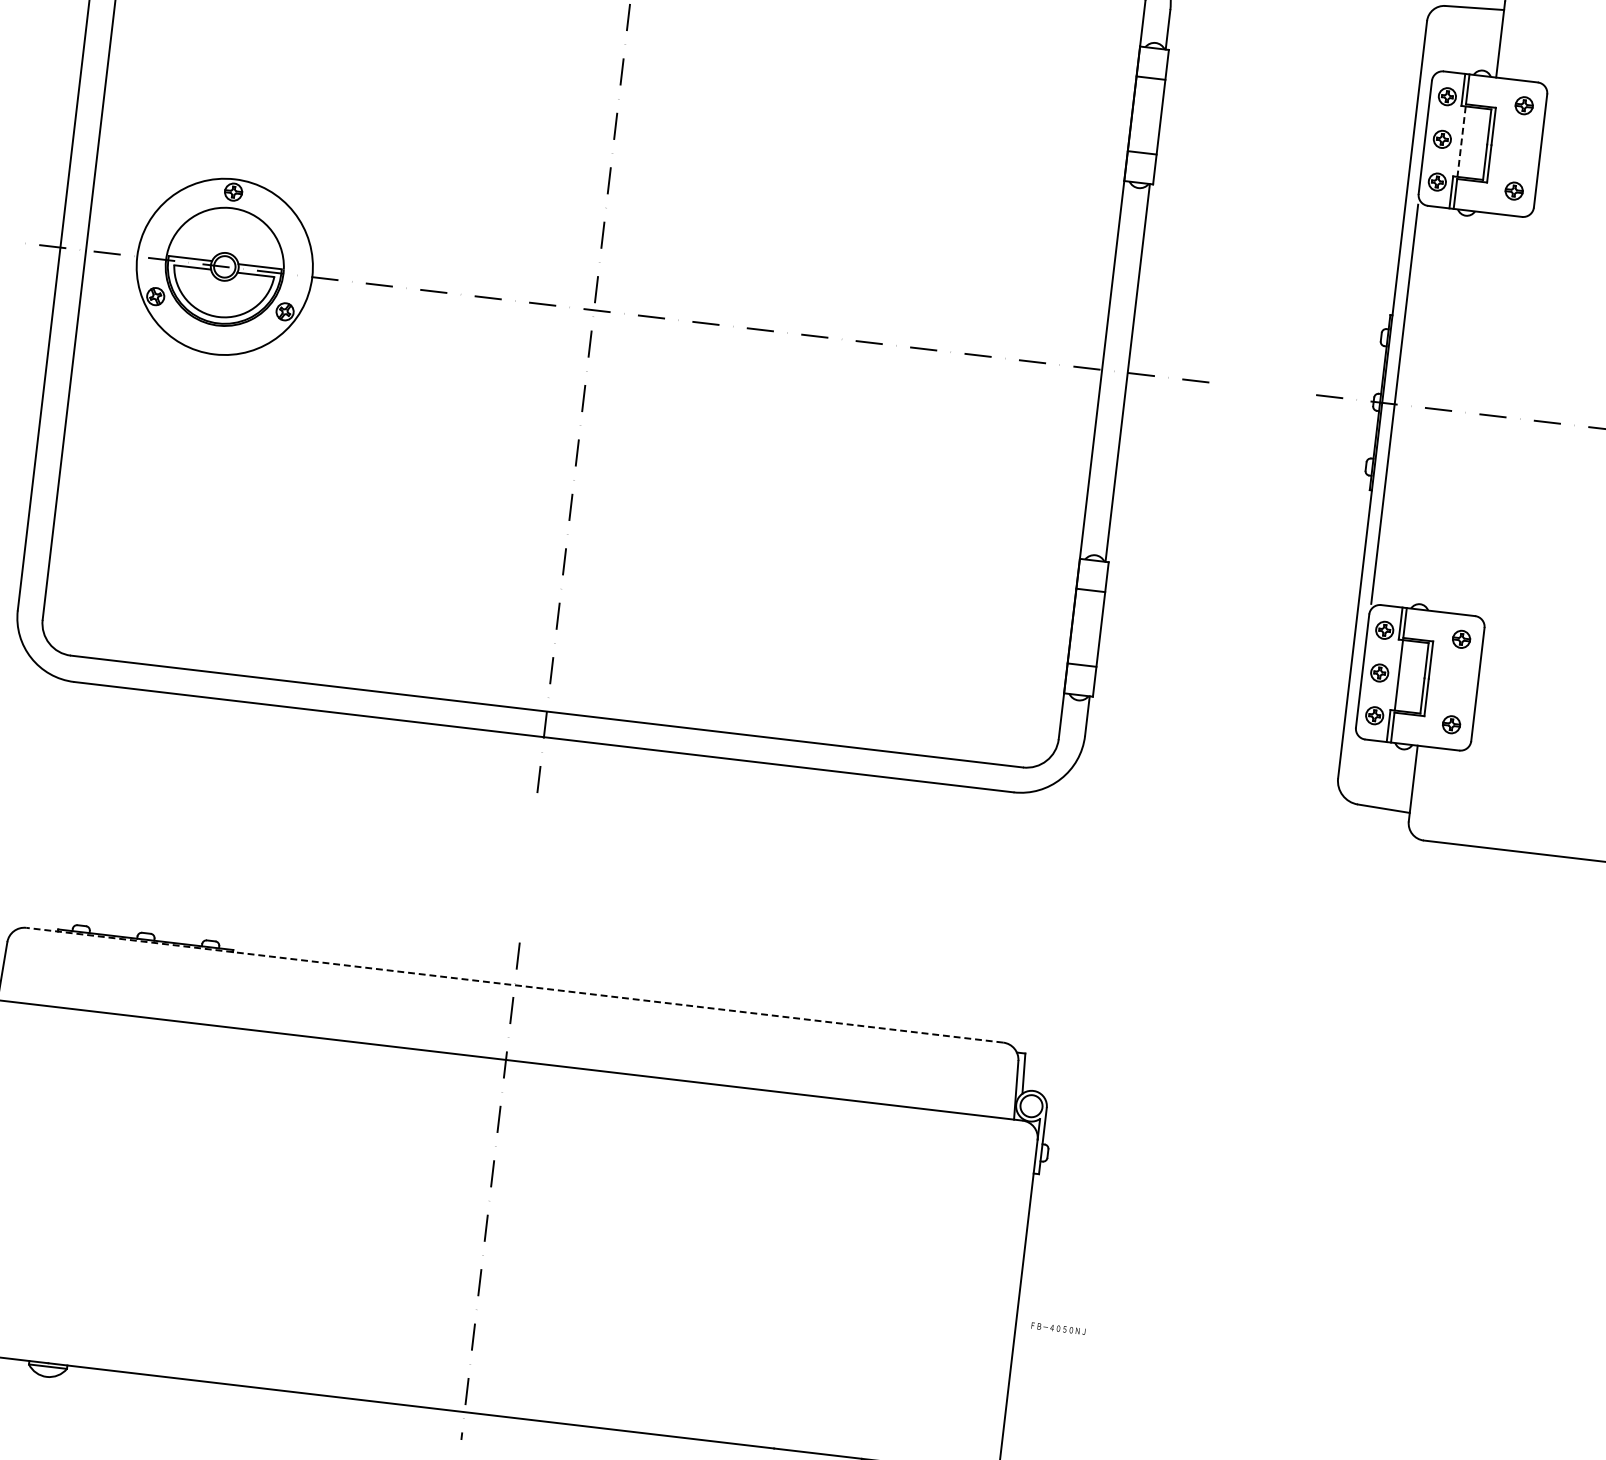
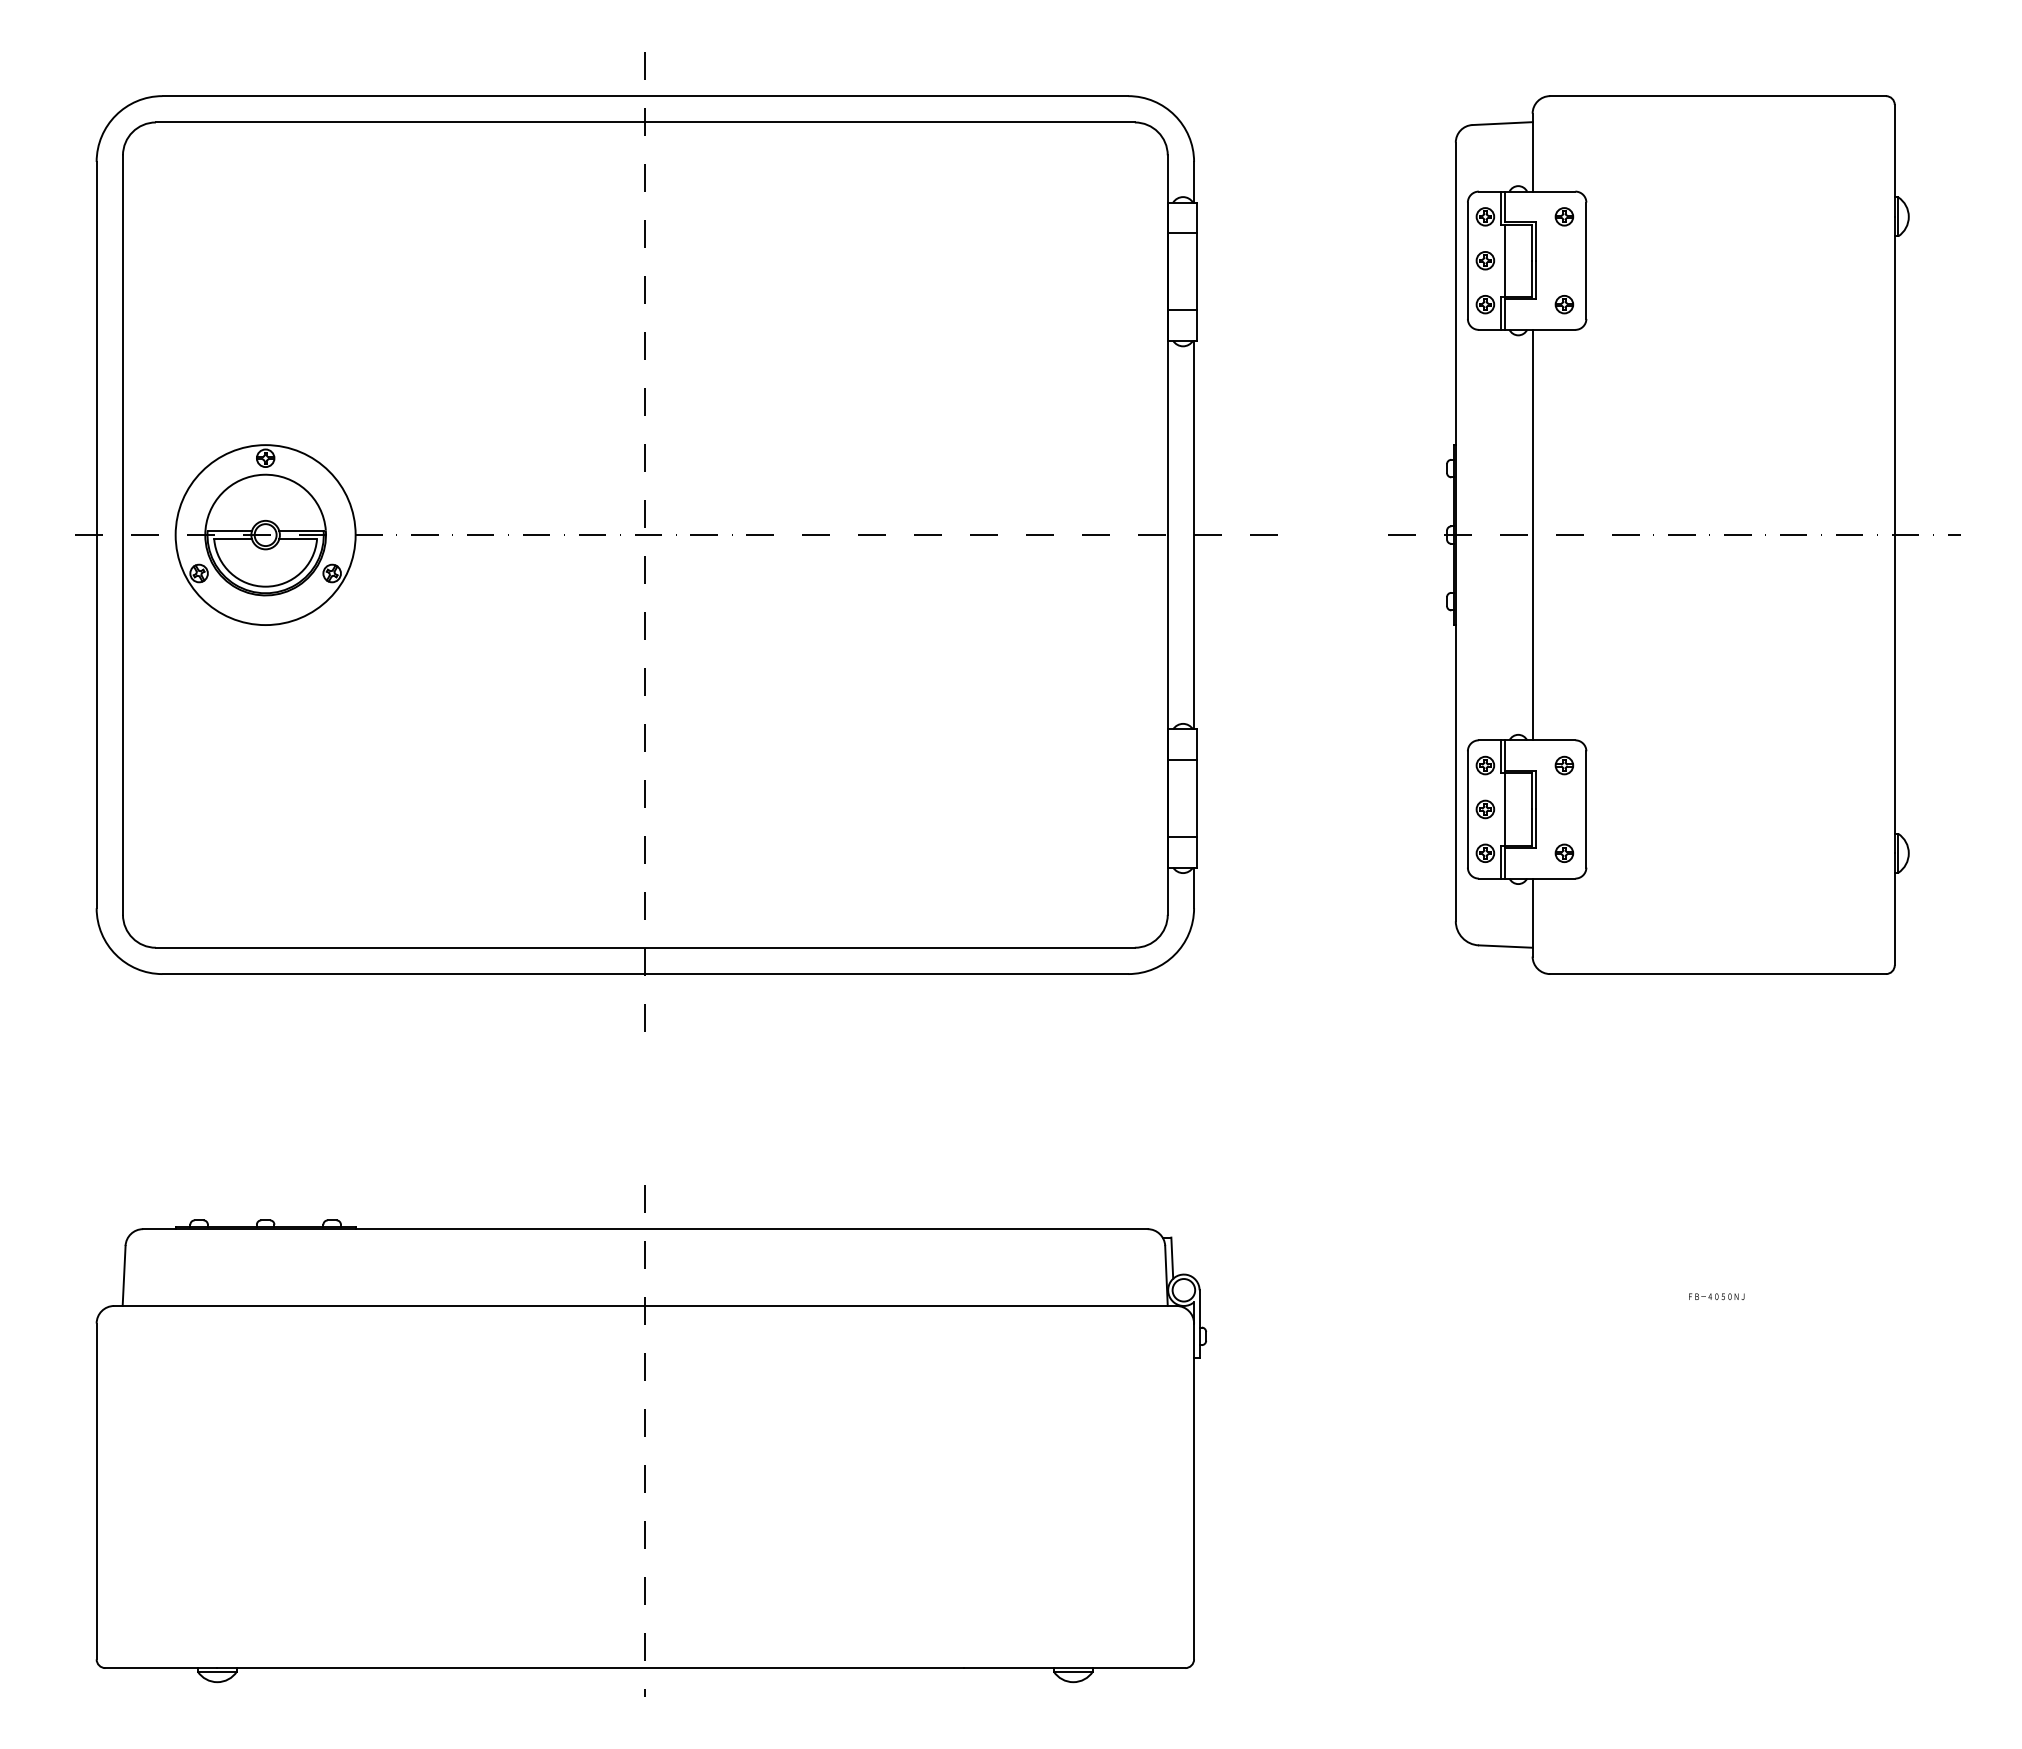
line: (1461, 142) -> (1505, 261), dashed -> solid
line: (1394, 403) -> (1532, 534), moved
line: (513, 985) -> (644, 1229), dashed -> solid
text: (1058, 1328) -> (1716, 1296), moved

